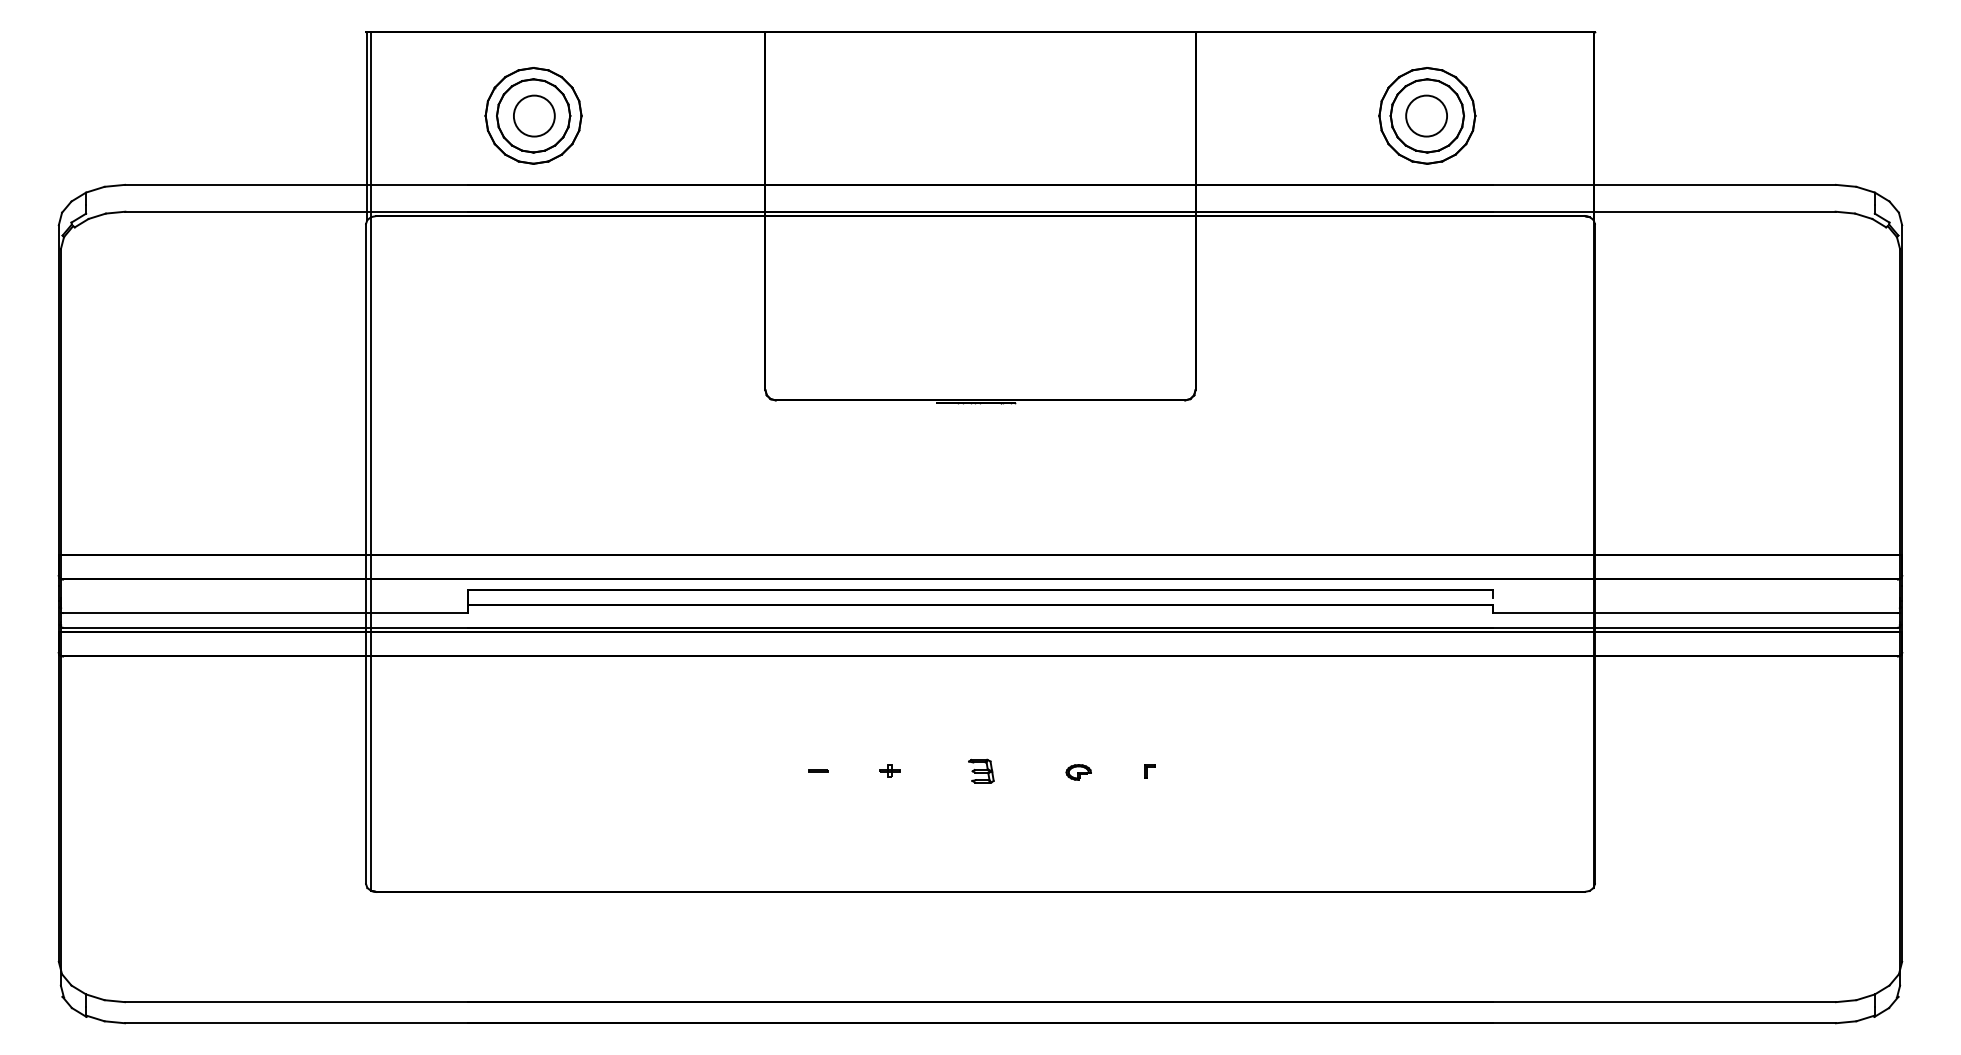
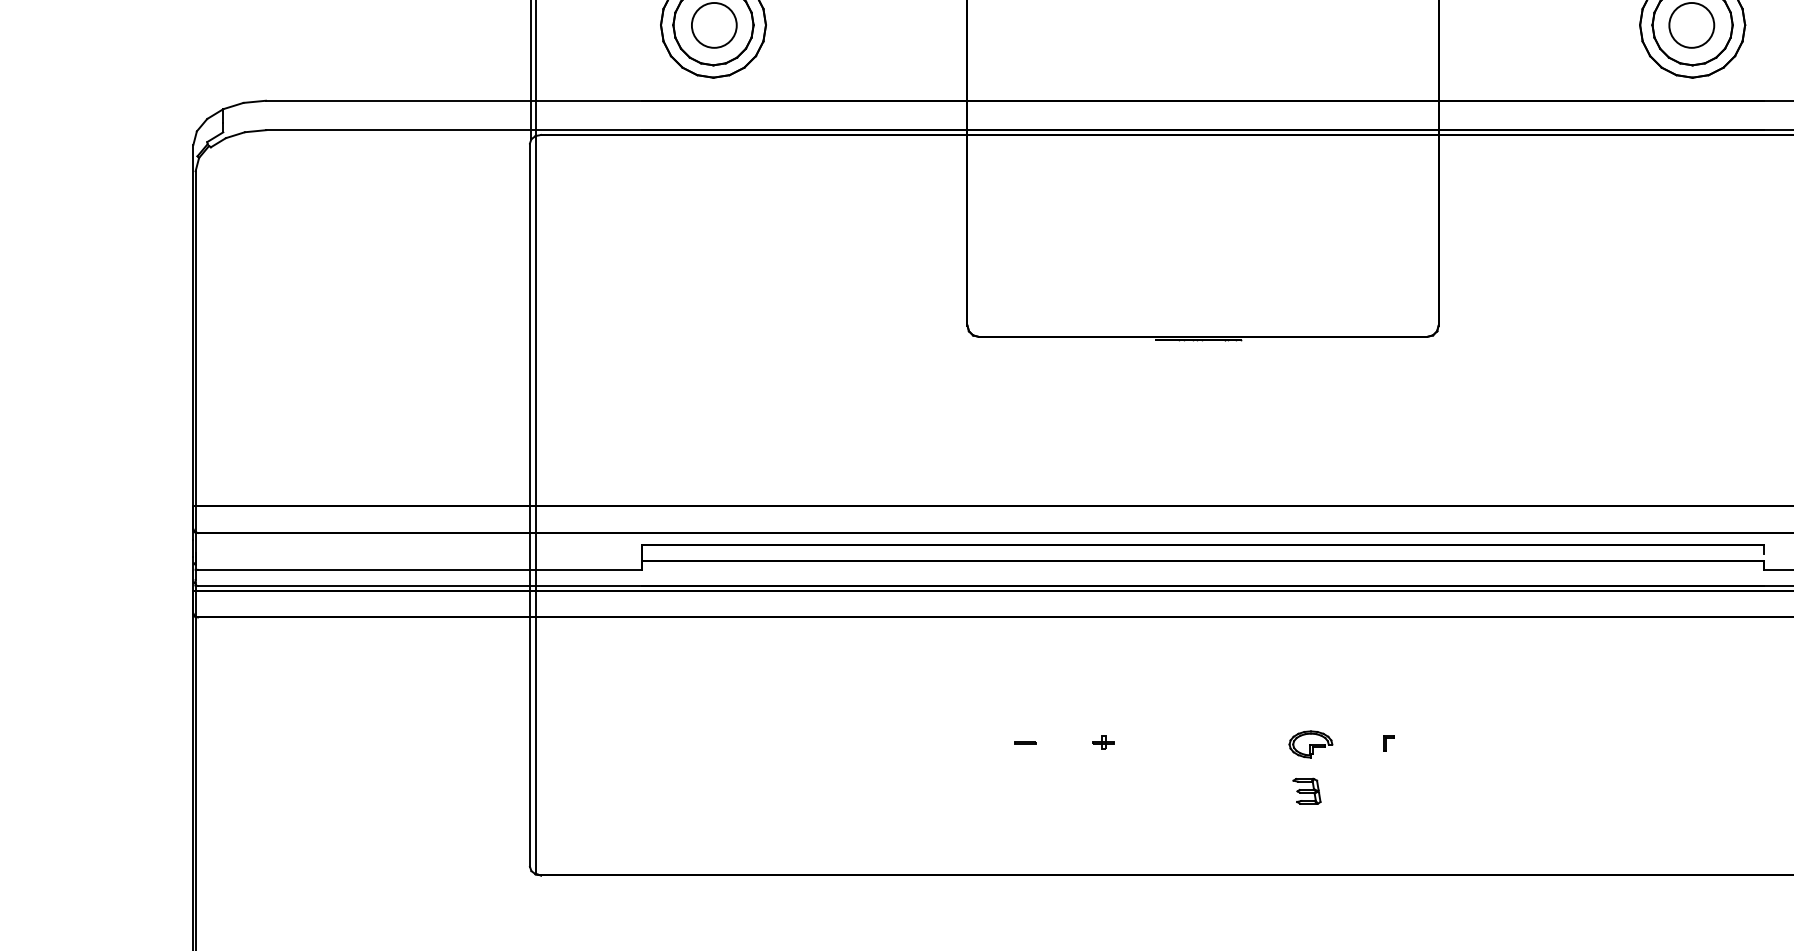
part: (981, 770) -> (1307, 790), moved
part: (1078, 772) -> (1310, 744), size x1.6

